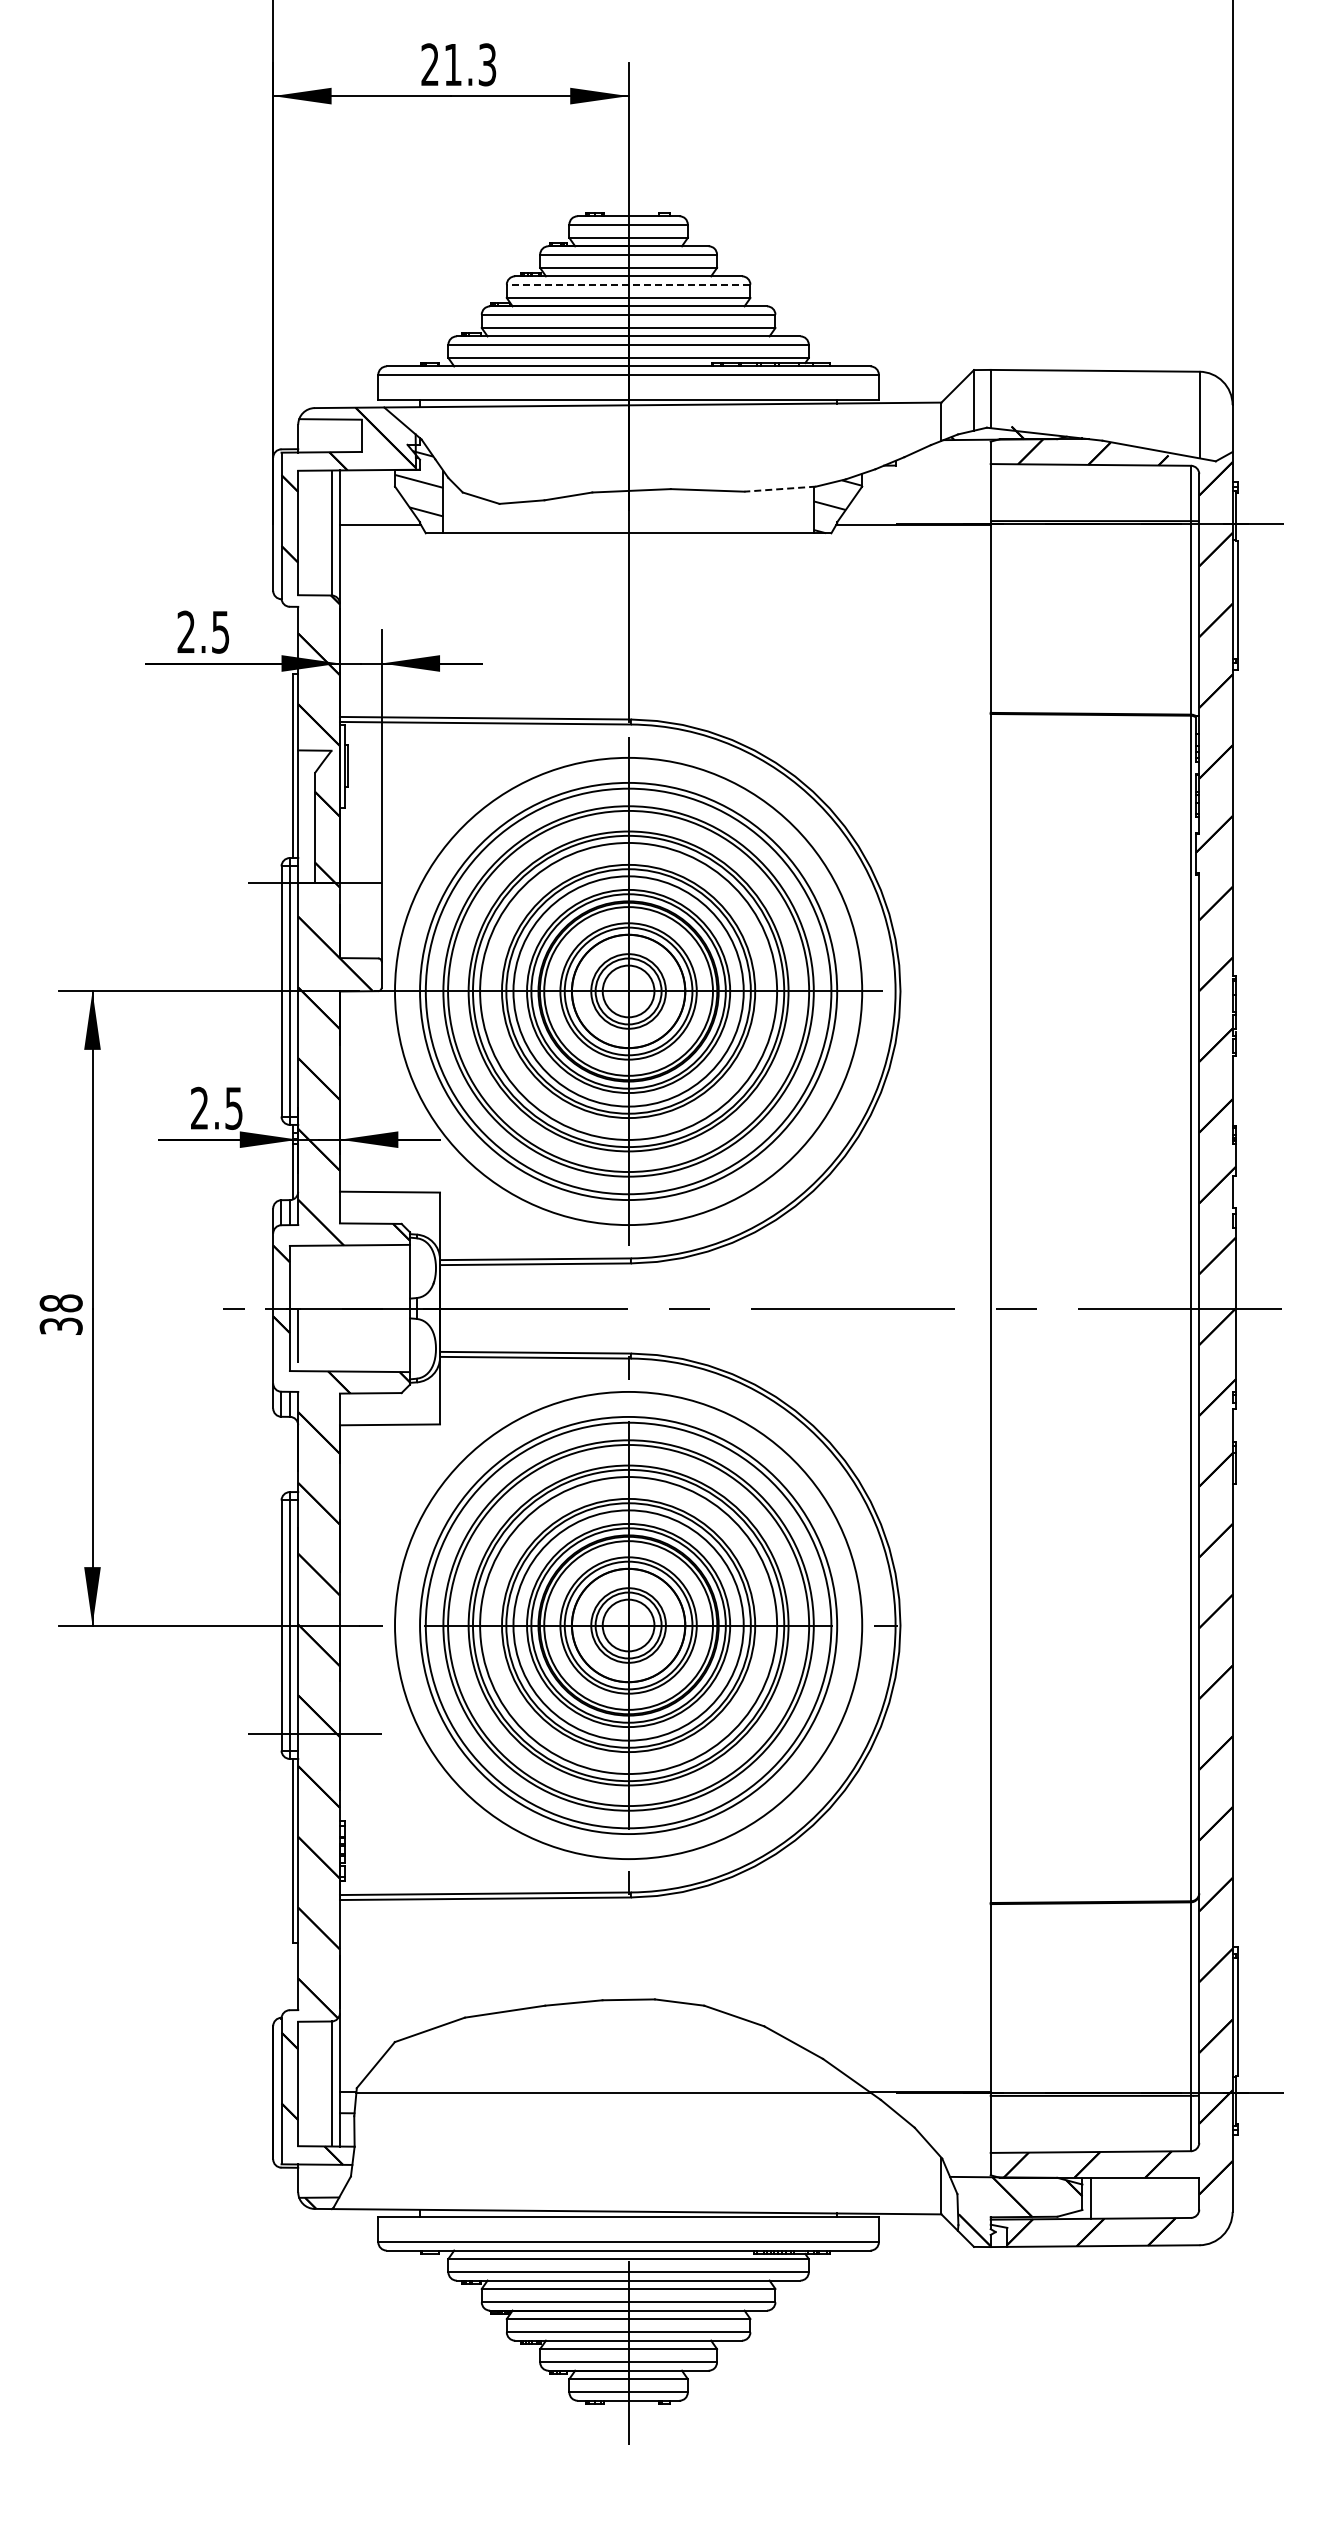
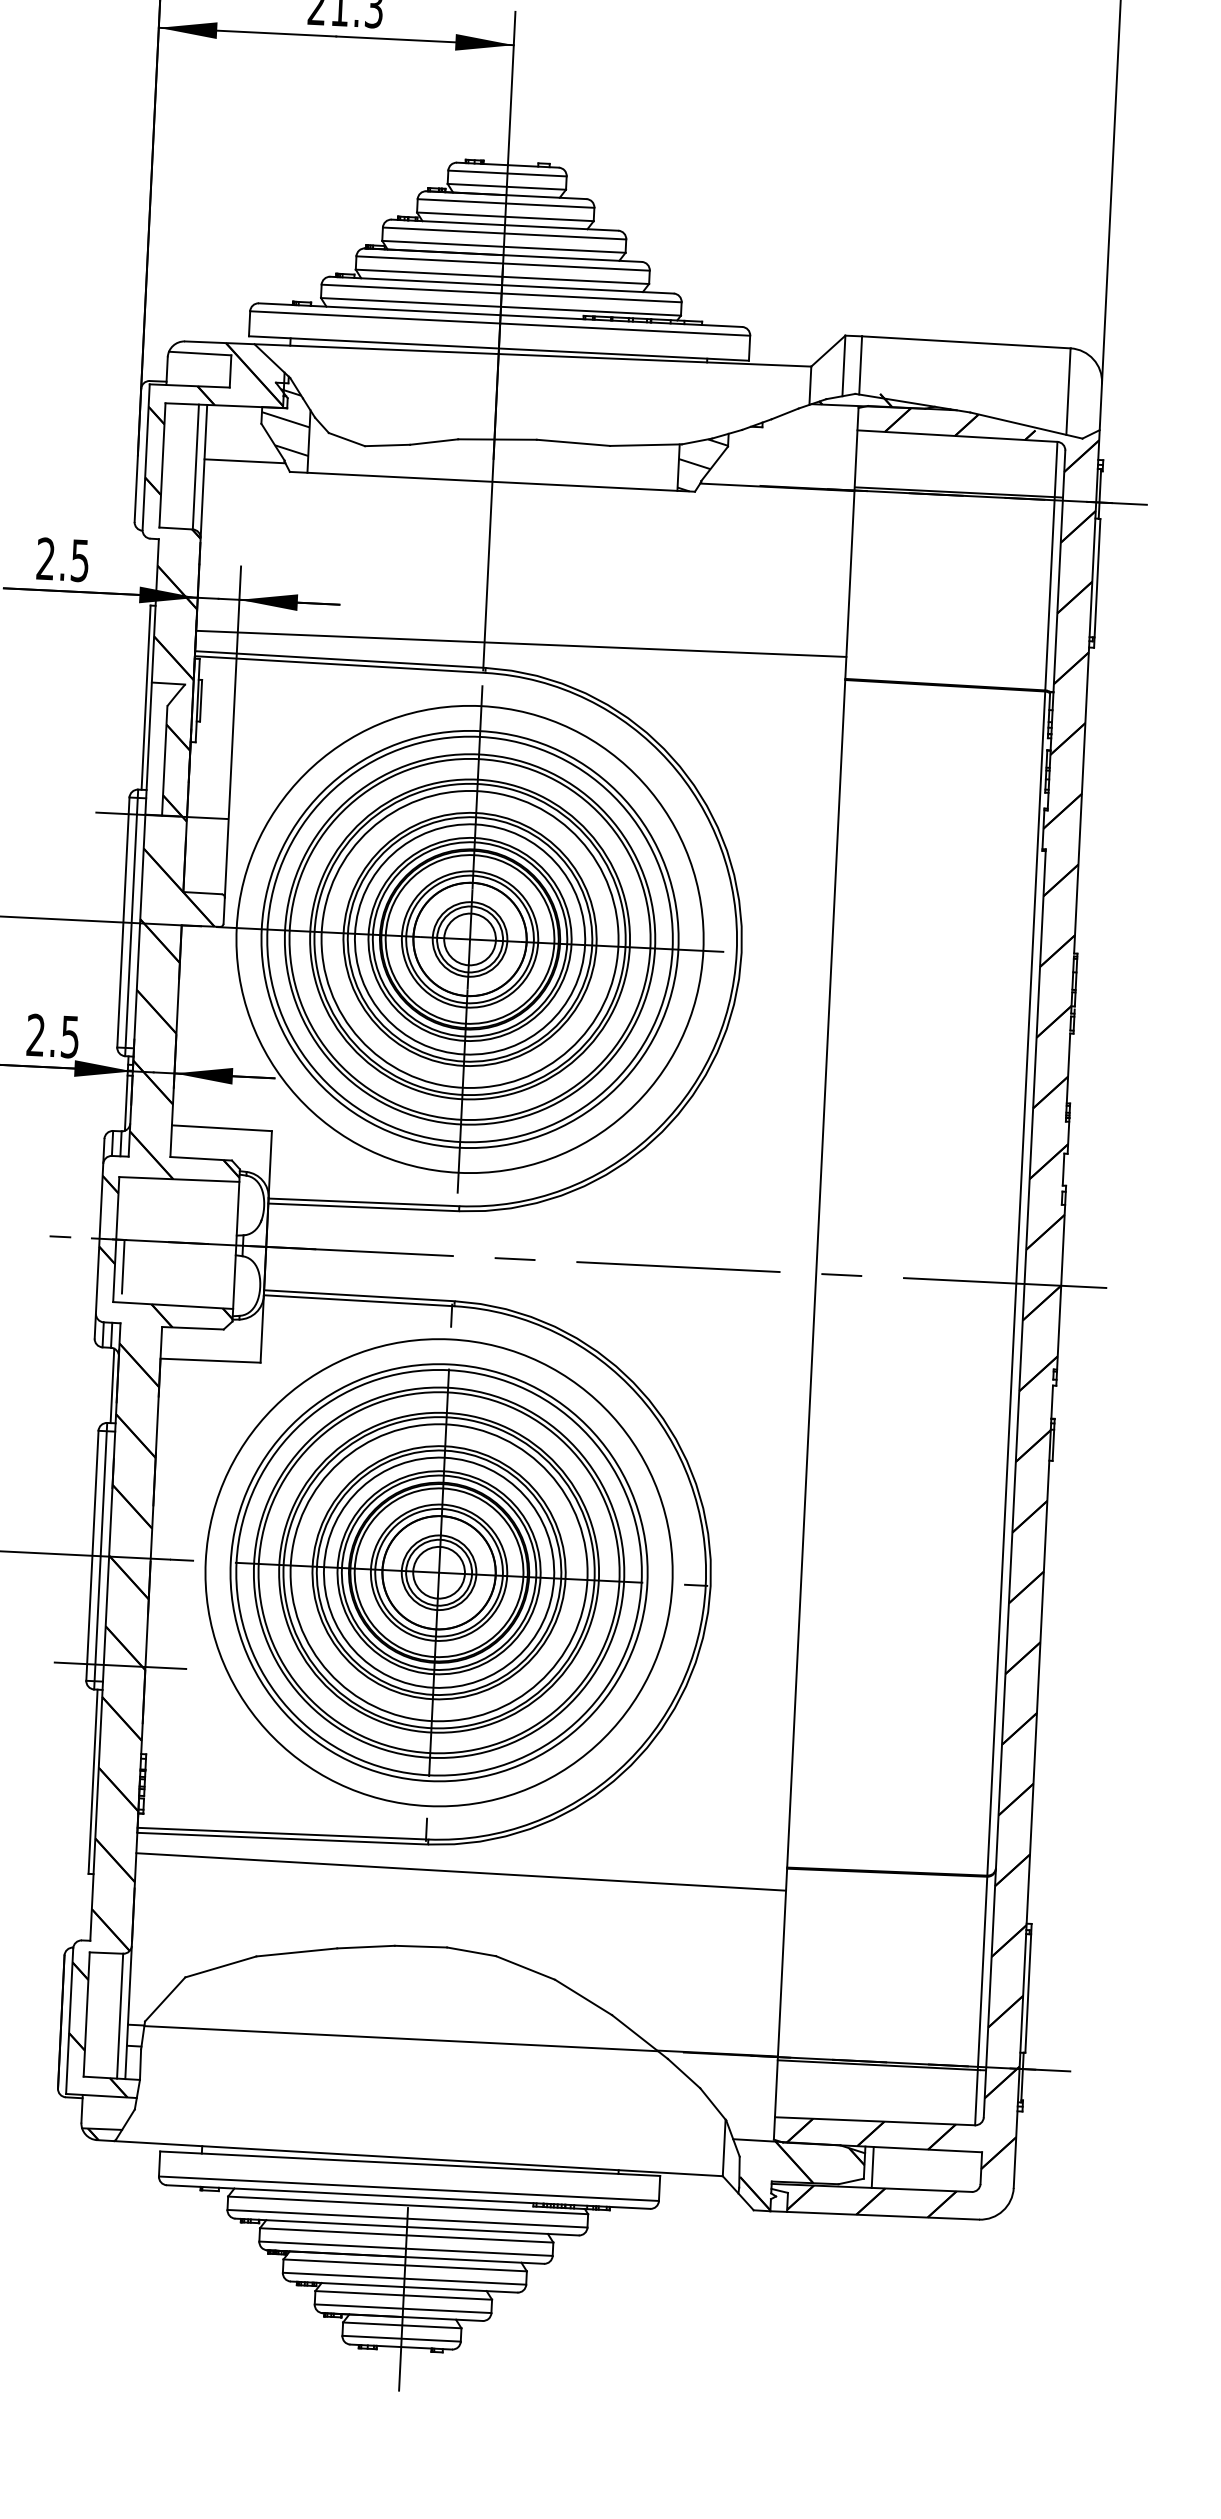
line: (628, 284) -> (504, 233), dashed -> solid
line: (780, 489) -> (646, 445), dashed -> solid
line: (664, 693) -> (520, 643), added
line: (293, 1454) -> (112, 1385), added
line: (664, 1923) -> (460, 1872), added

